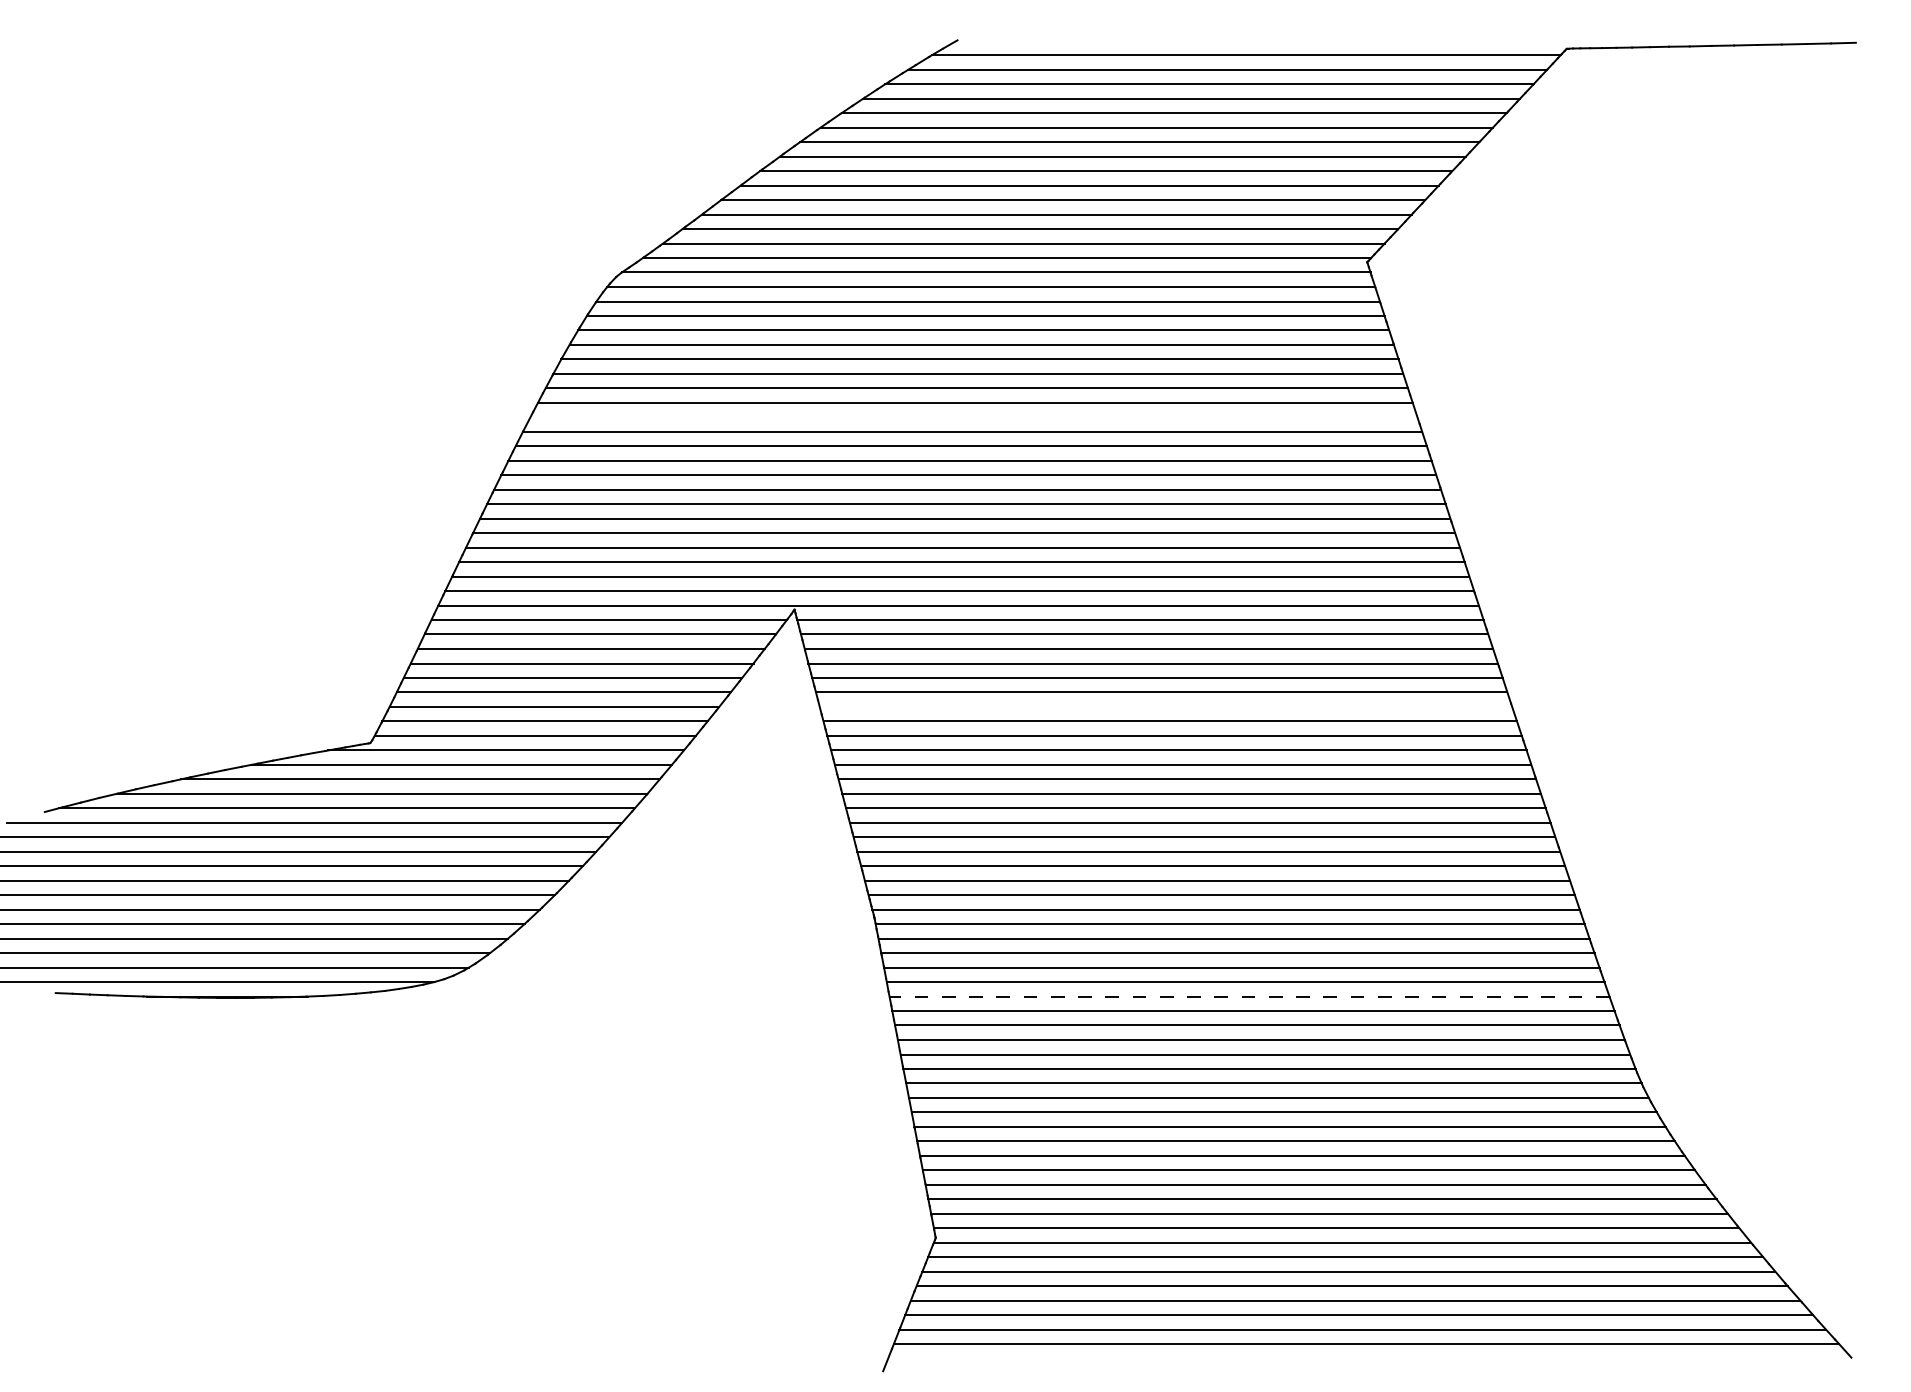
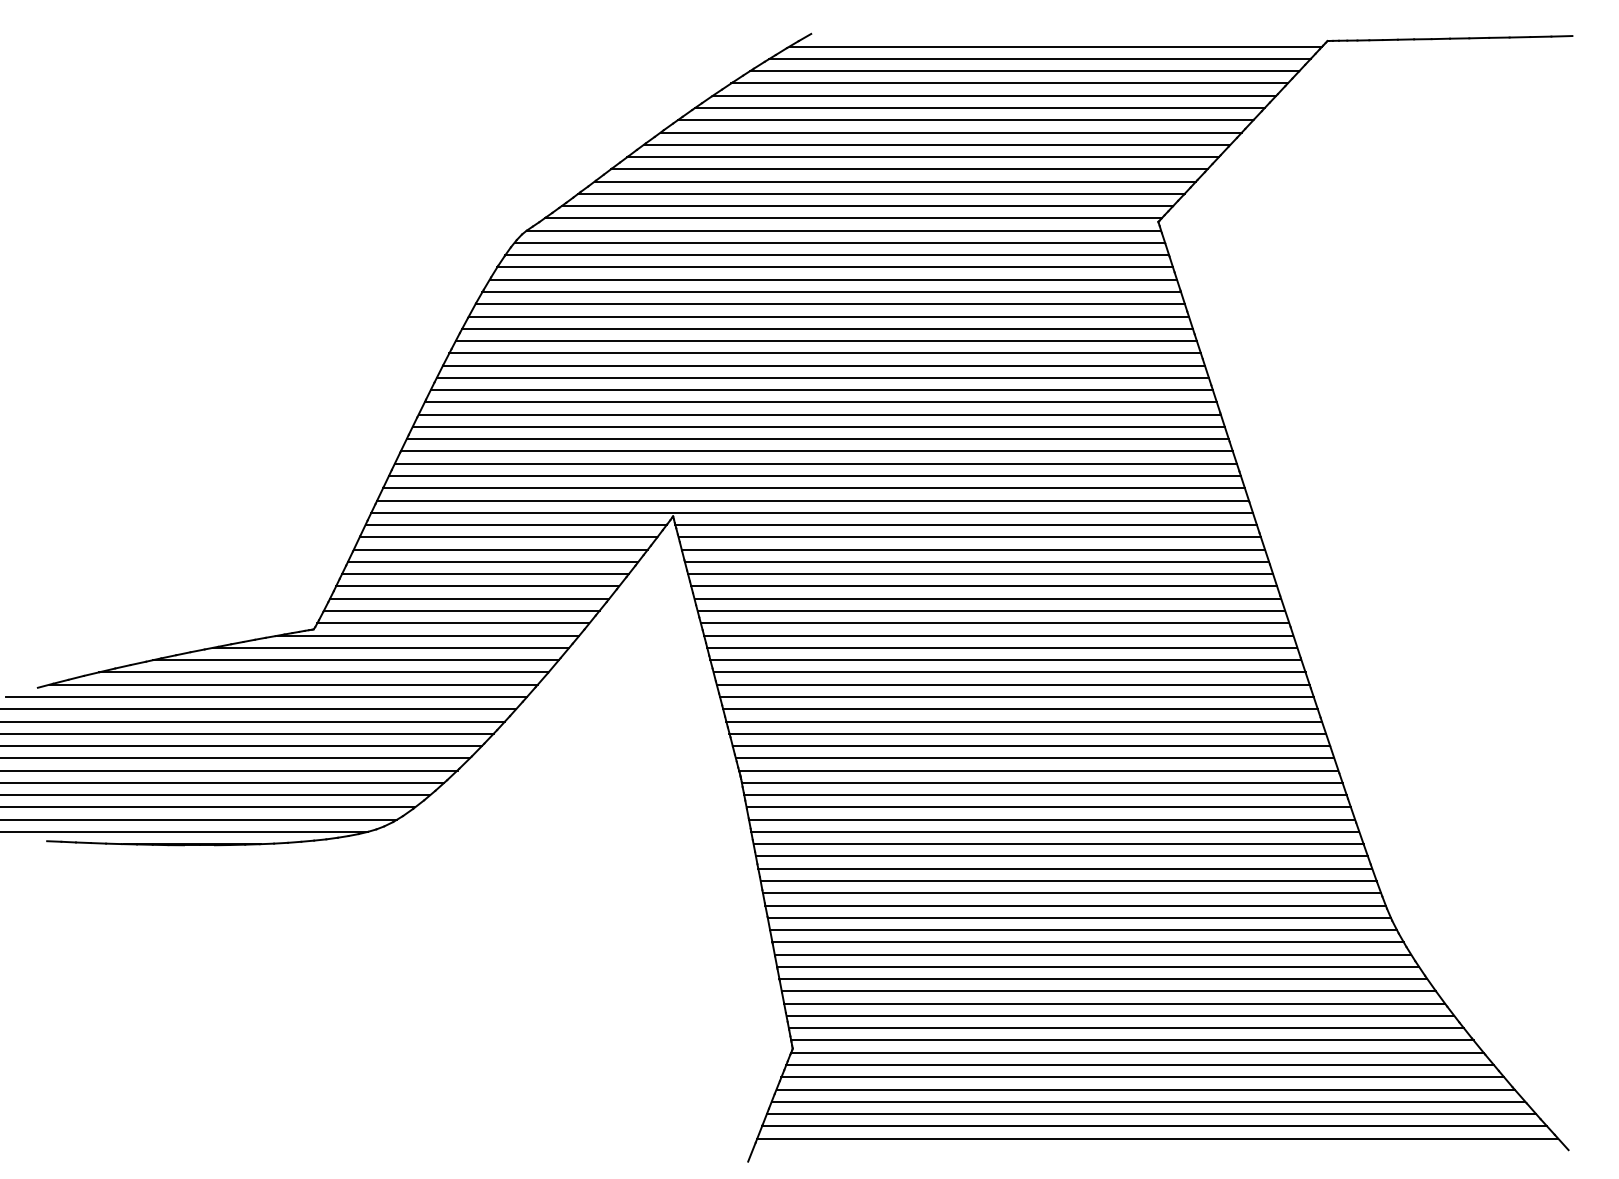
line: (973, 417) -> (824, 353), added
line: (1165, 706) -> (987, 598), added
line: (1249, 996) -> (1058, 844), dashed -> solid

